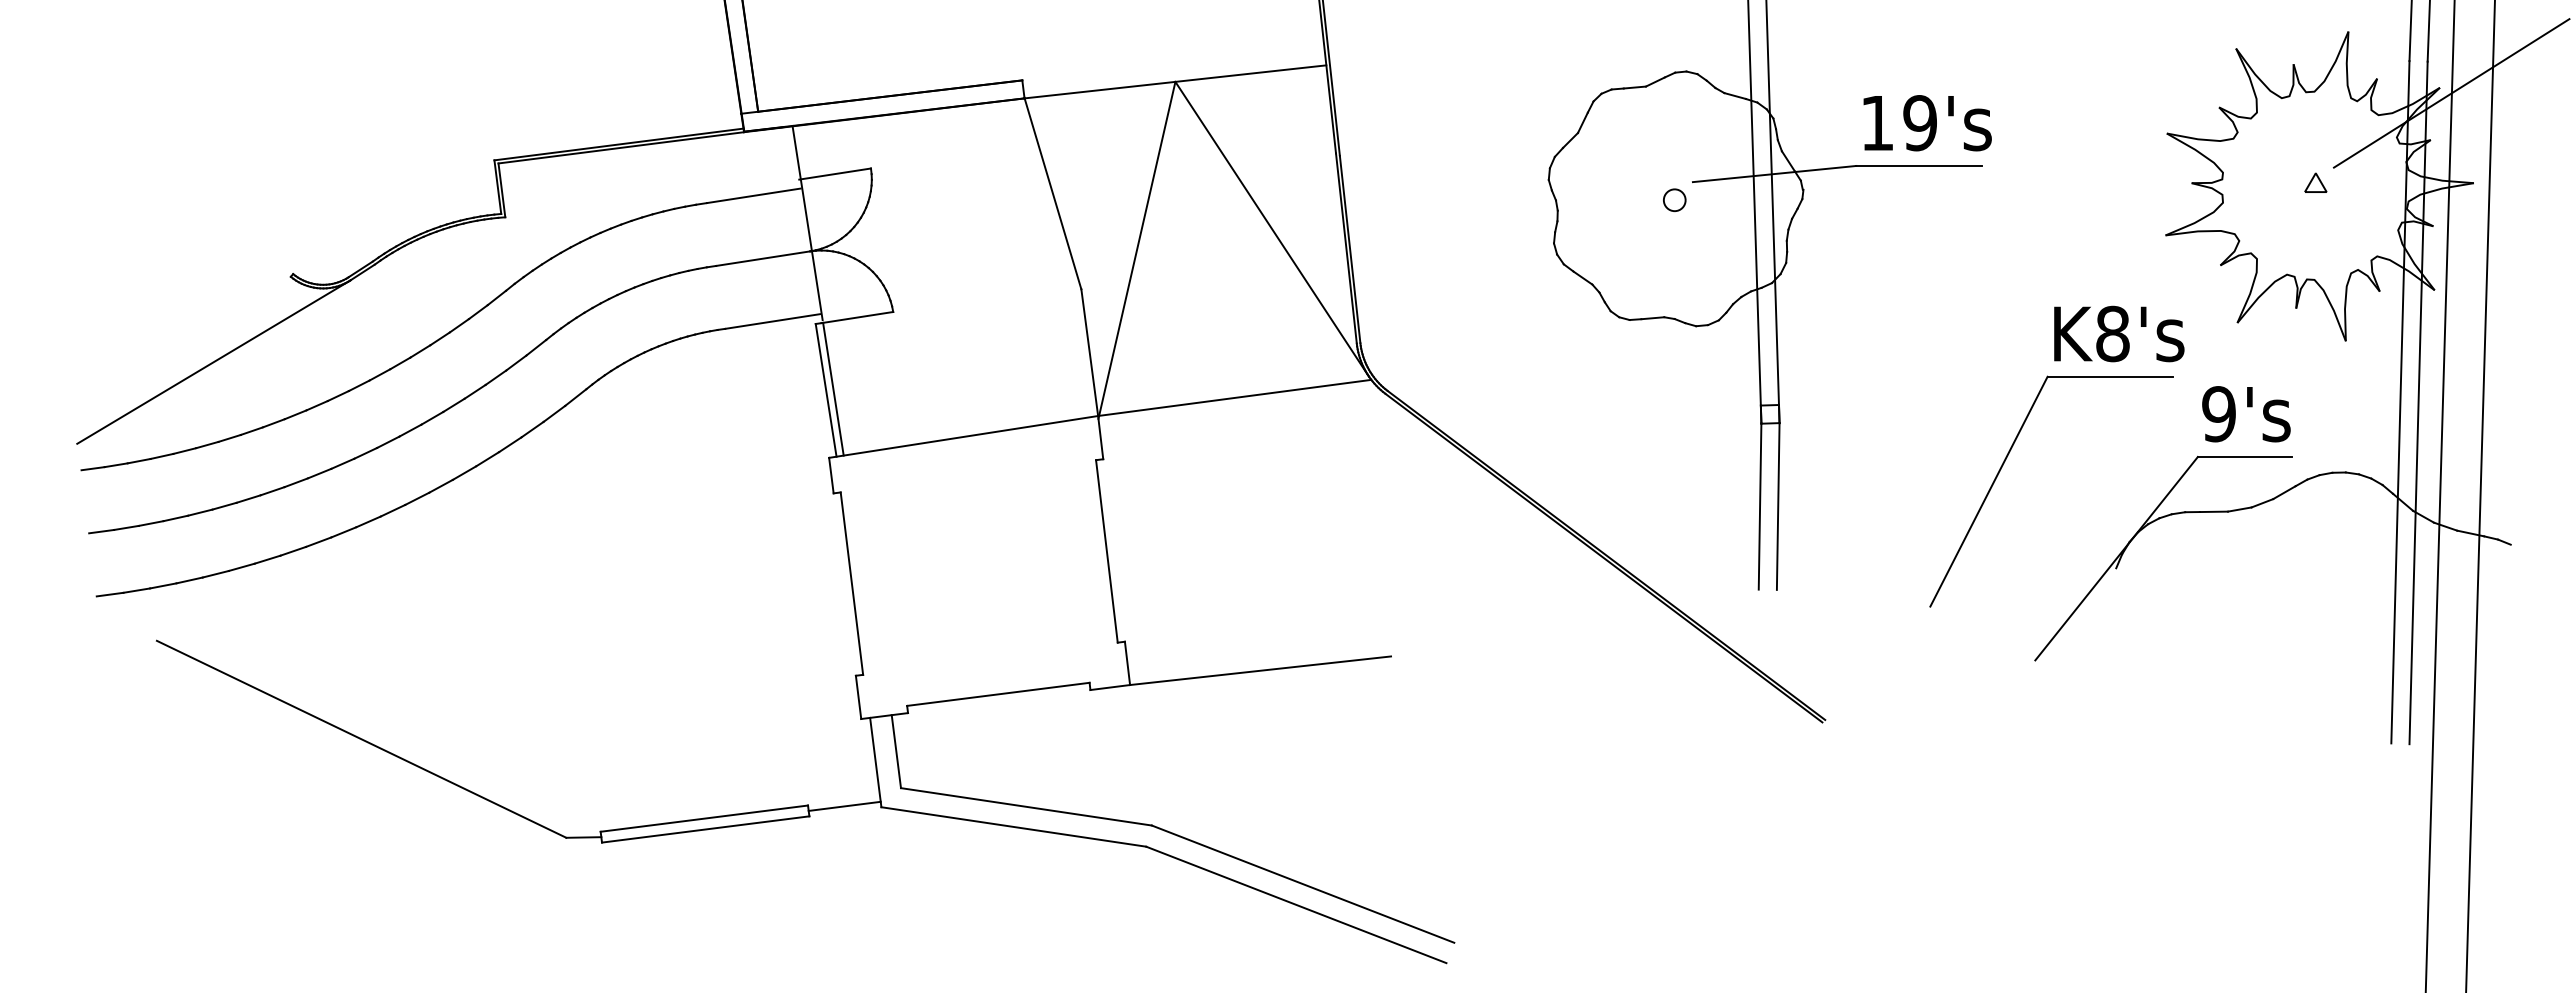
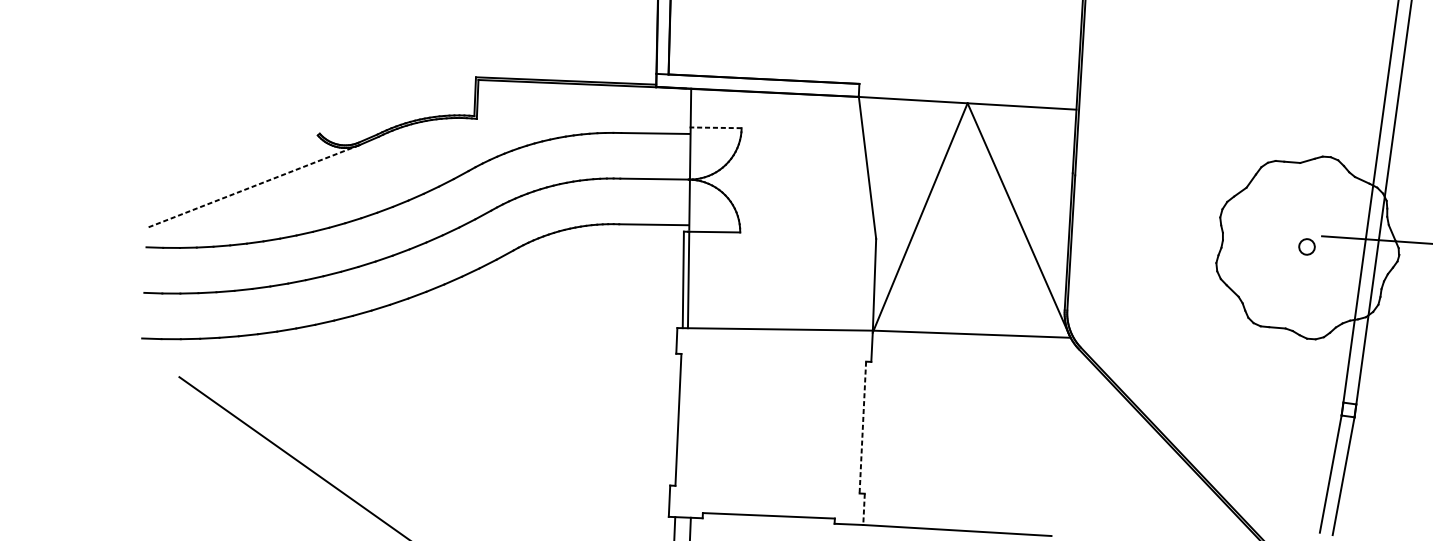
line: (834, 174) -> (715, 128), solid -> dashed
line: (213, 362) -> (252, 186), solid -> dashed
line: (1106, 551) -> (862, 427), solid -> dashed
line: (1127, 663) -> (864, 509), solid -> dashed

